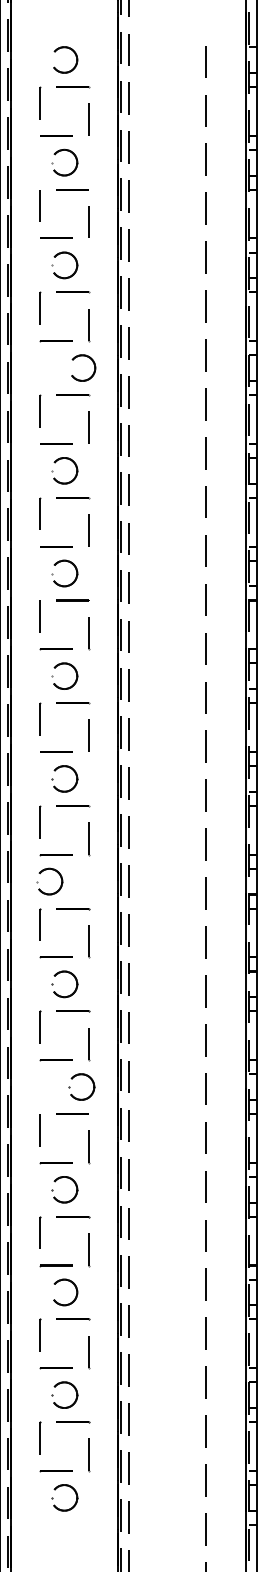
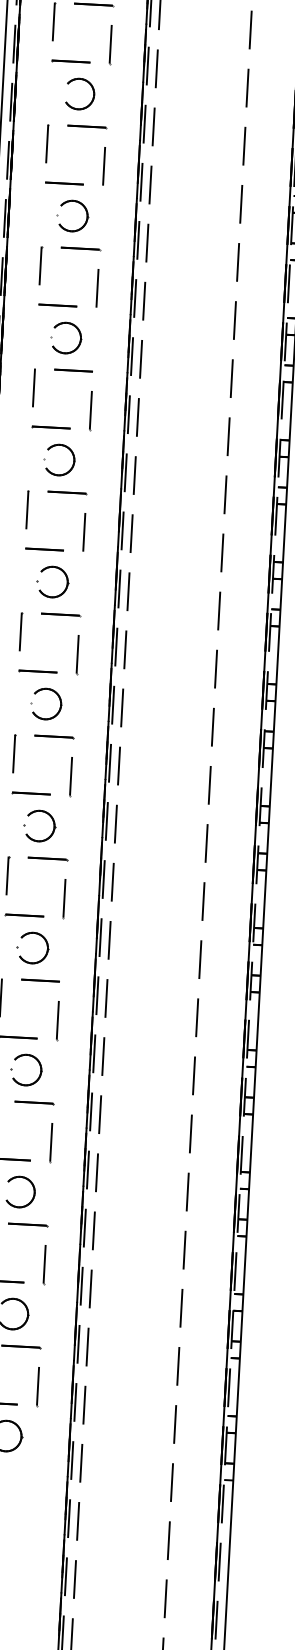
part: (92, 362) -> (91, 88), moved
part: (38, 882) -> (32, 704), moved
part: (81, 1075) -> (33, 934), moved

